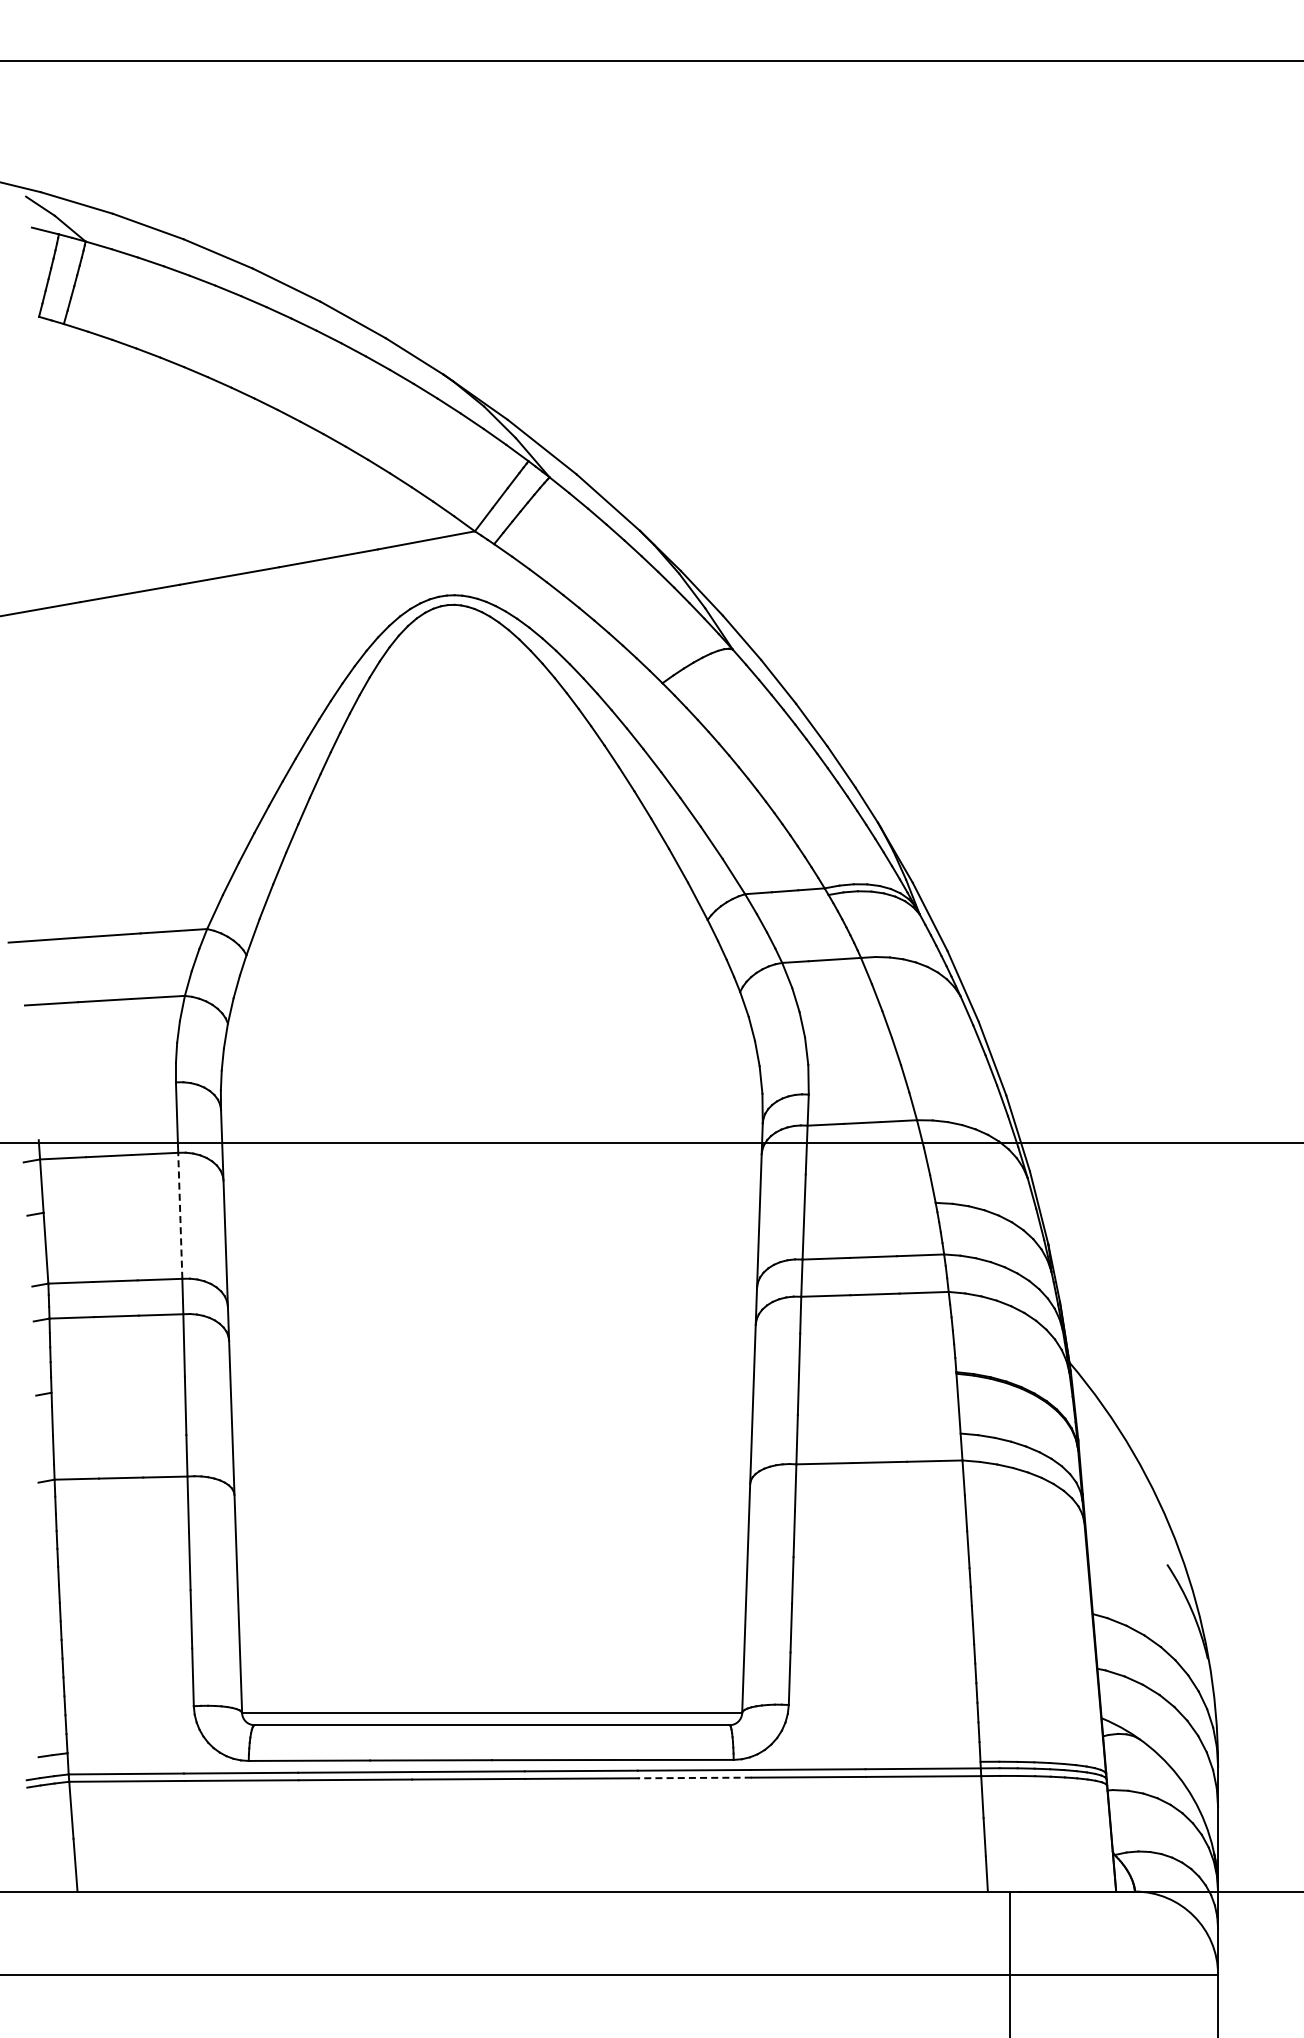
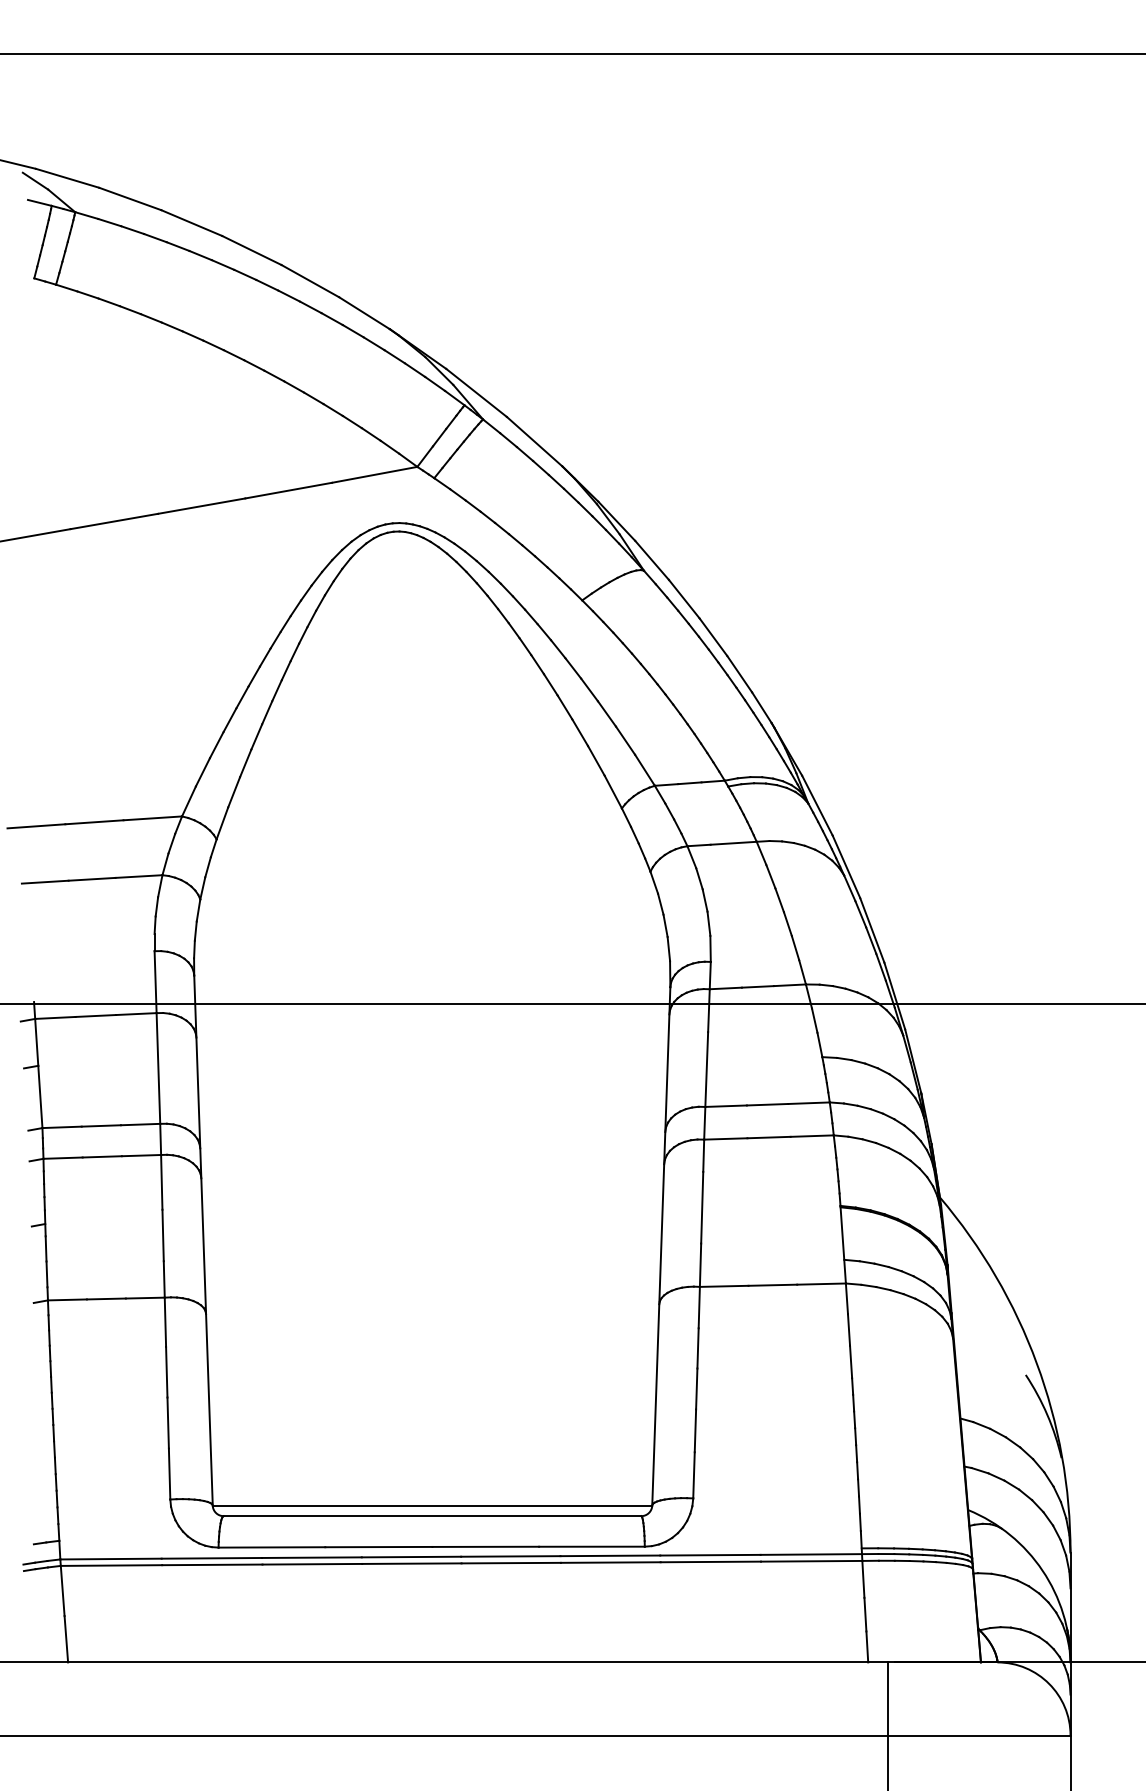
line: (180, 1215) -> (158, 1068), dashed -> solid
line: (694, 1777) -> (610, 1562), dashed -> solid

